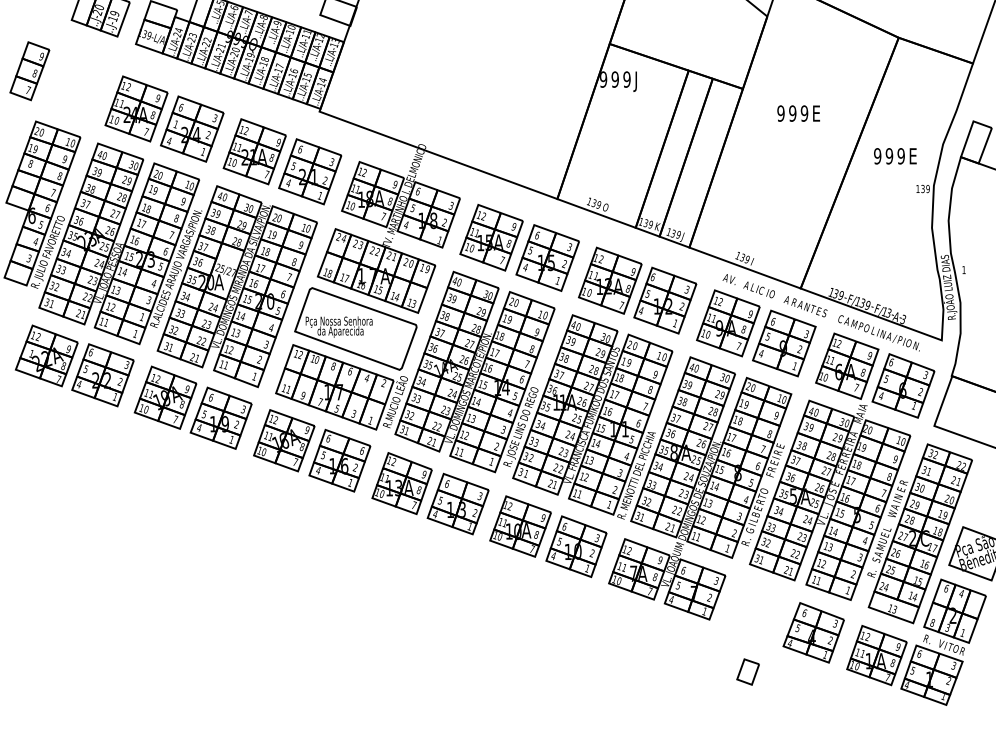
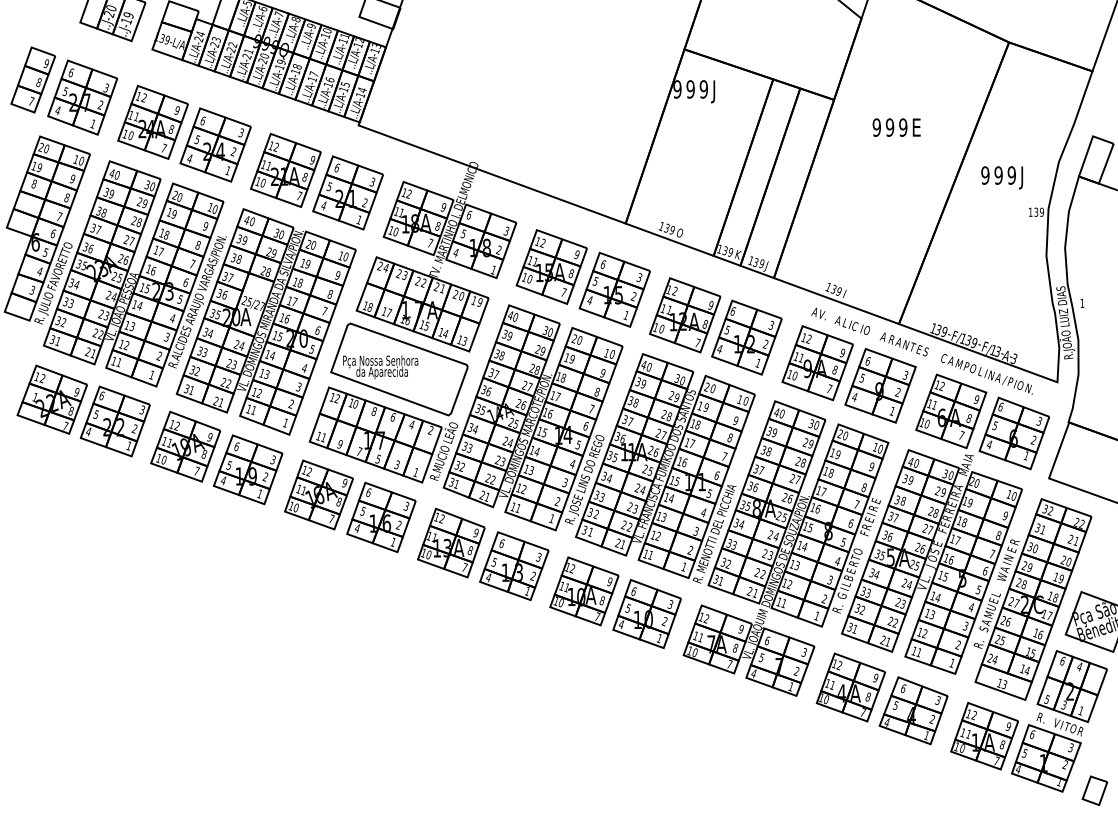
part: (73, 86) -> (82, 97), added
text: (176, 124) -> (197, 139), 1 -> 5
text: (912, 158) -> (1024, 177), E -> J
text: (142, 316) -> (159, 355), 1 -> 2
text: (362, 450) -> (406, 505), 6 -> 3
part: (757, 612) -> (850, 687), added
text: (932, 622) -> (1046, 699), 8 -> 5
part: (747, 671) -> (1094, 790), moved

